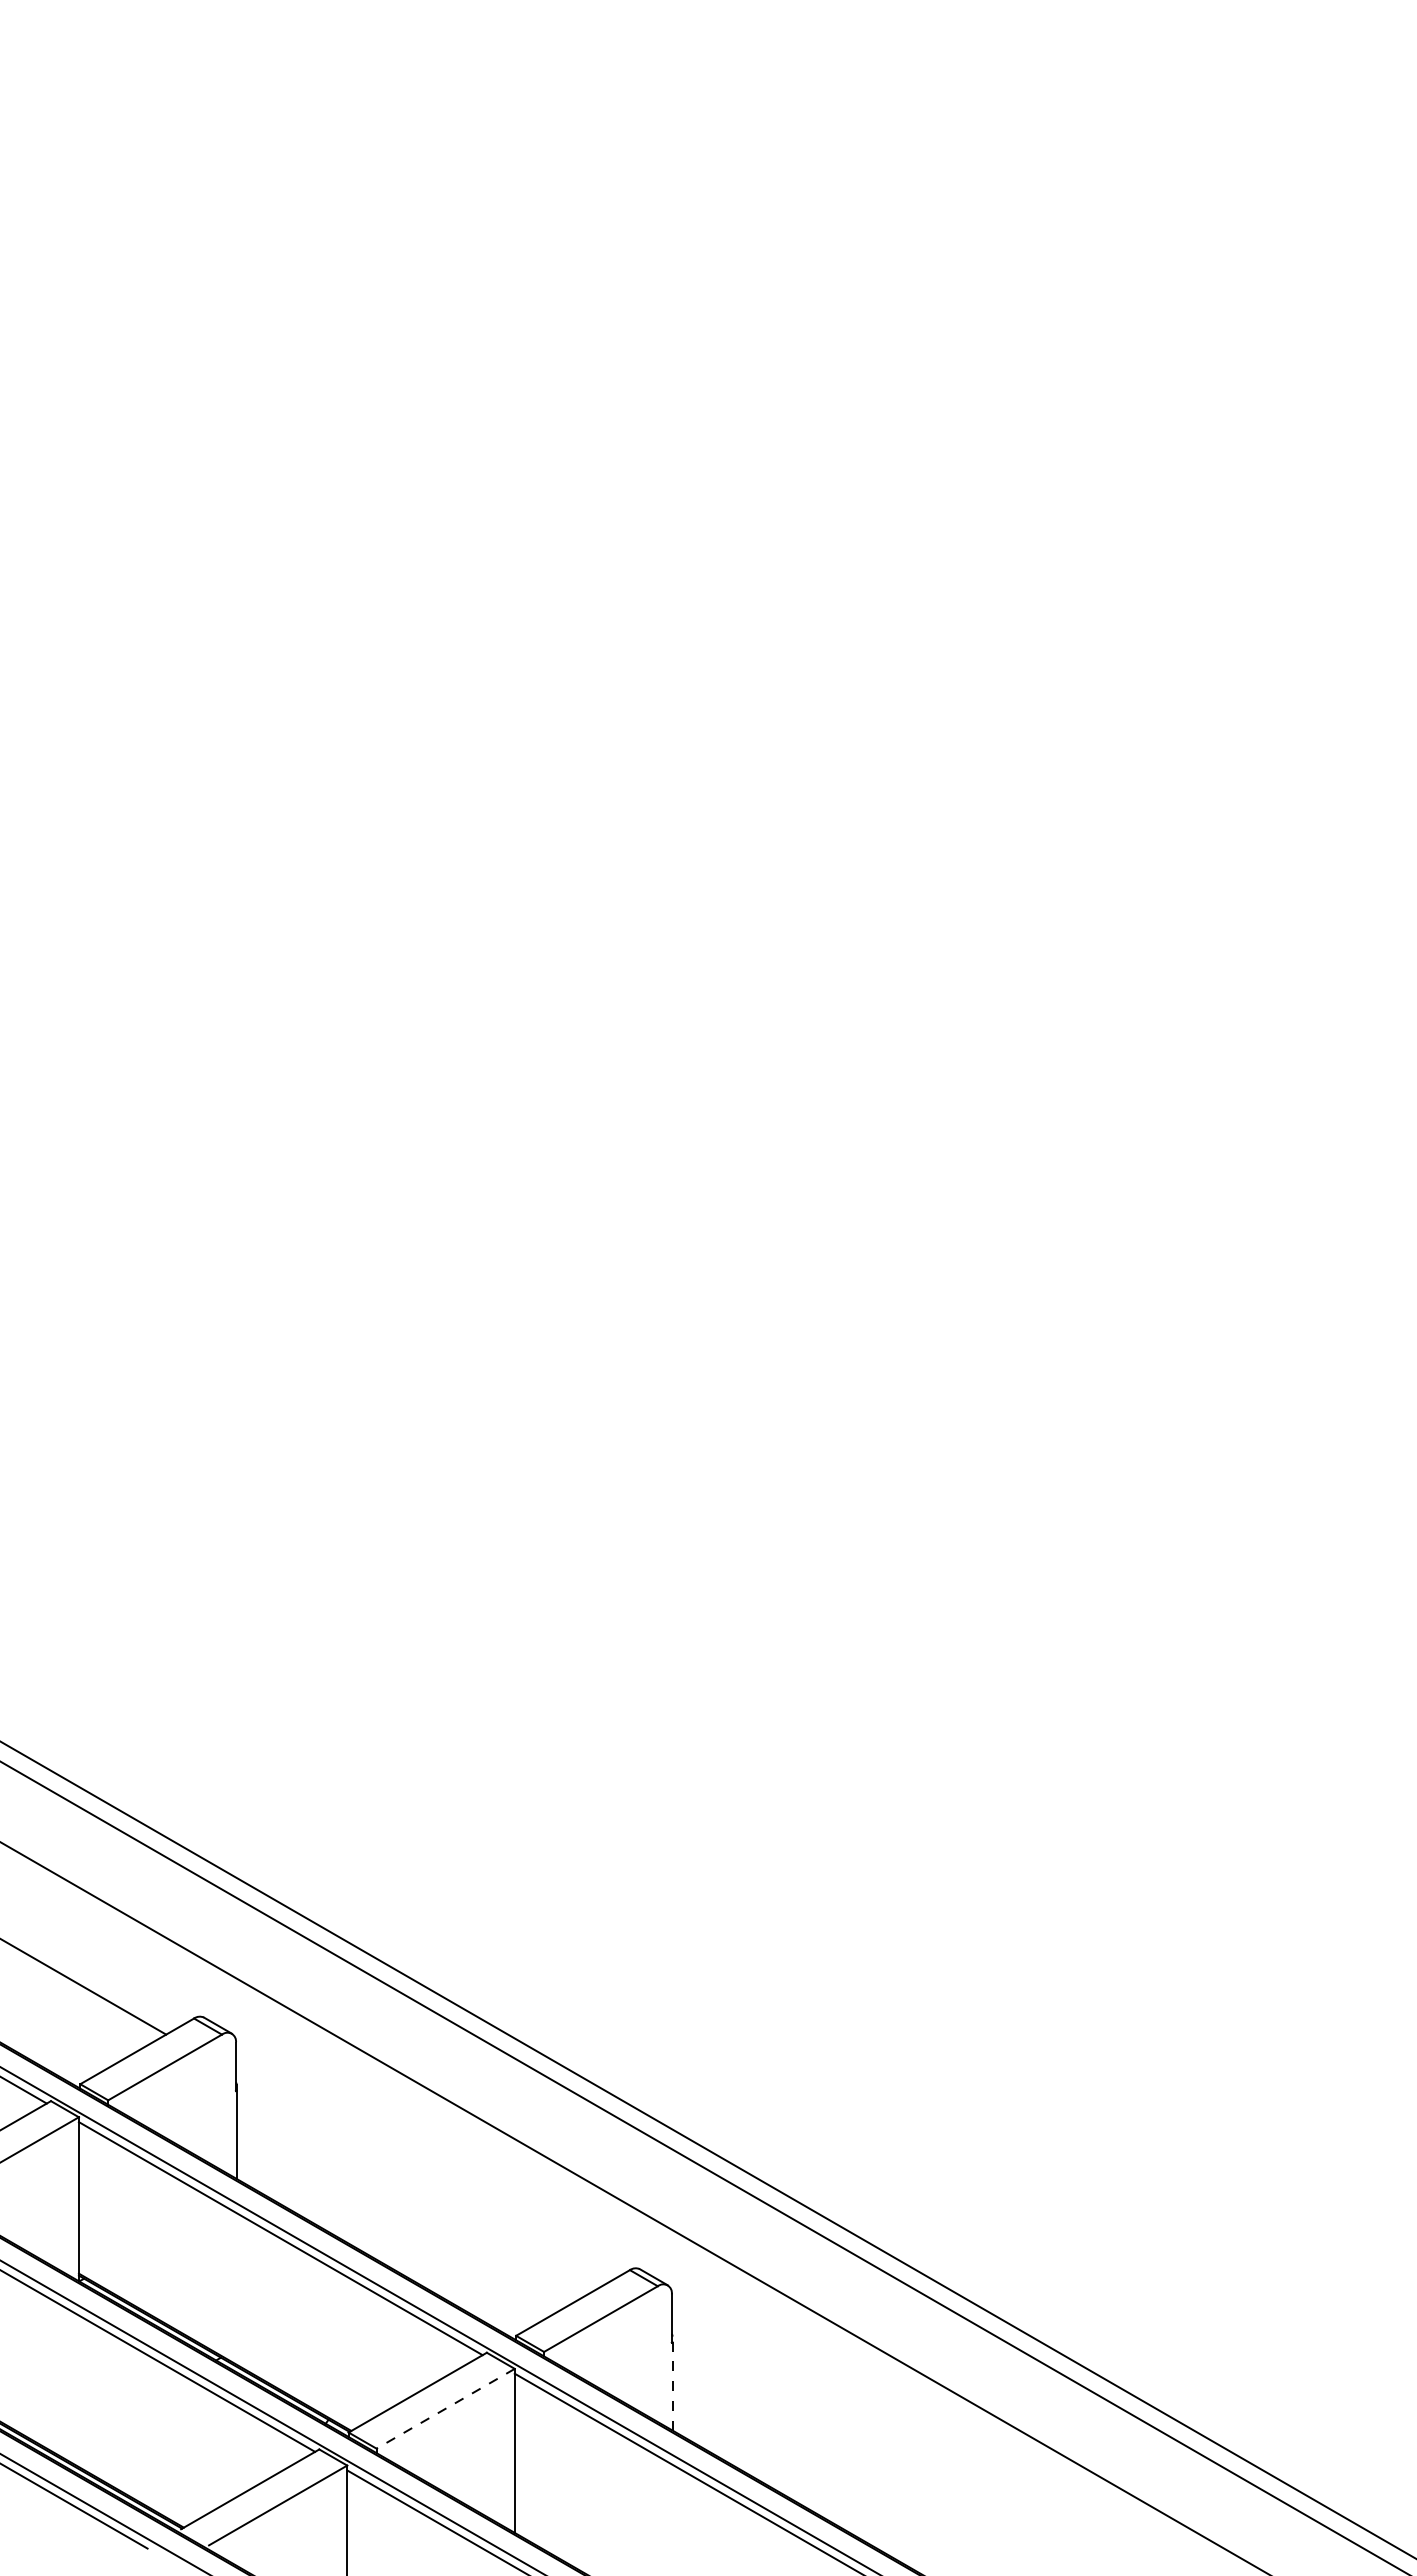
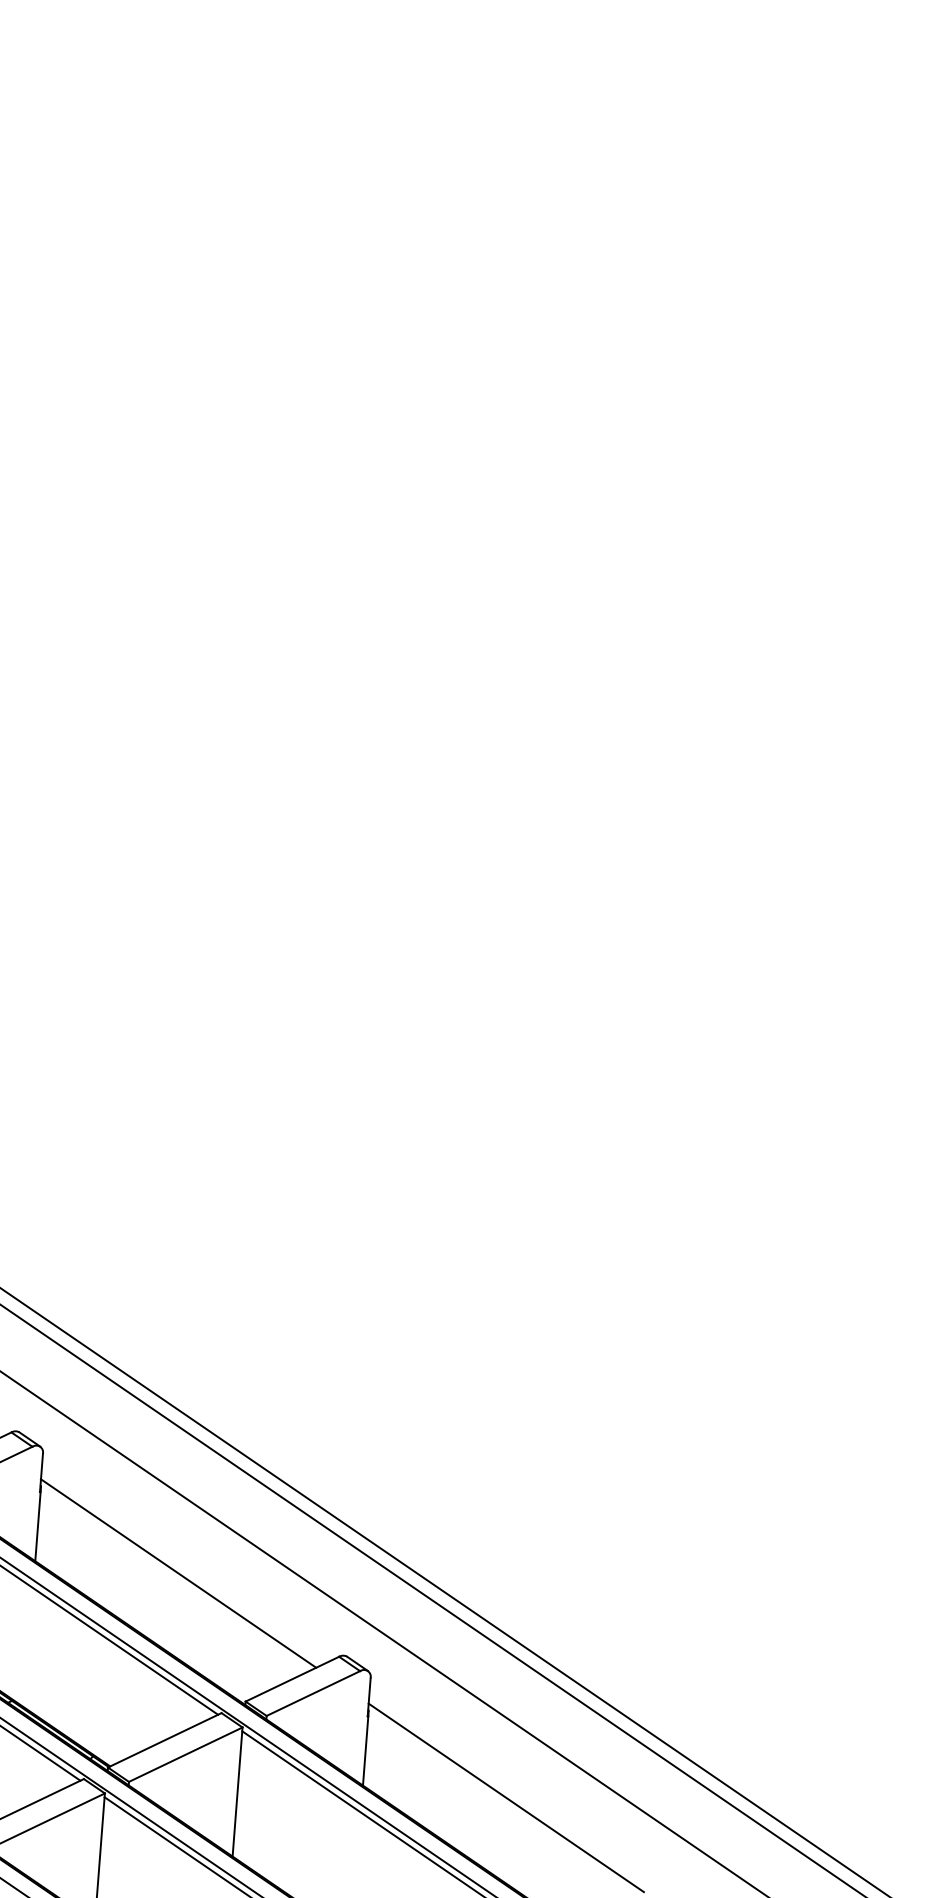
line: (418, 2180) -> (178, 1573), added
line: (672, 2383) -> (365, 1748), dashed -> solid
line: (445, 2408) -> (185, 1754), dashed -> solid
line: (854, 2431) -> (506, 1797), added

